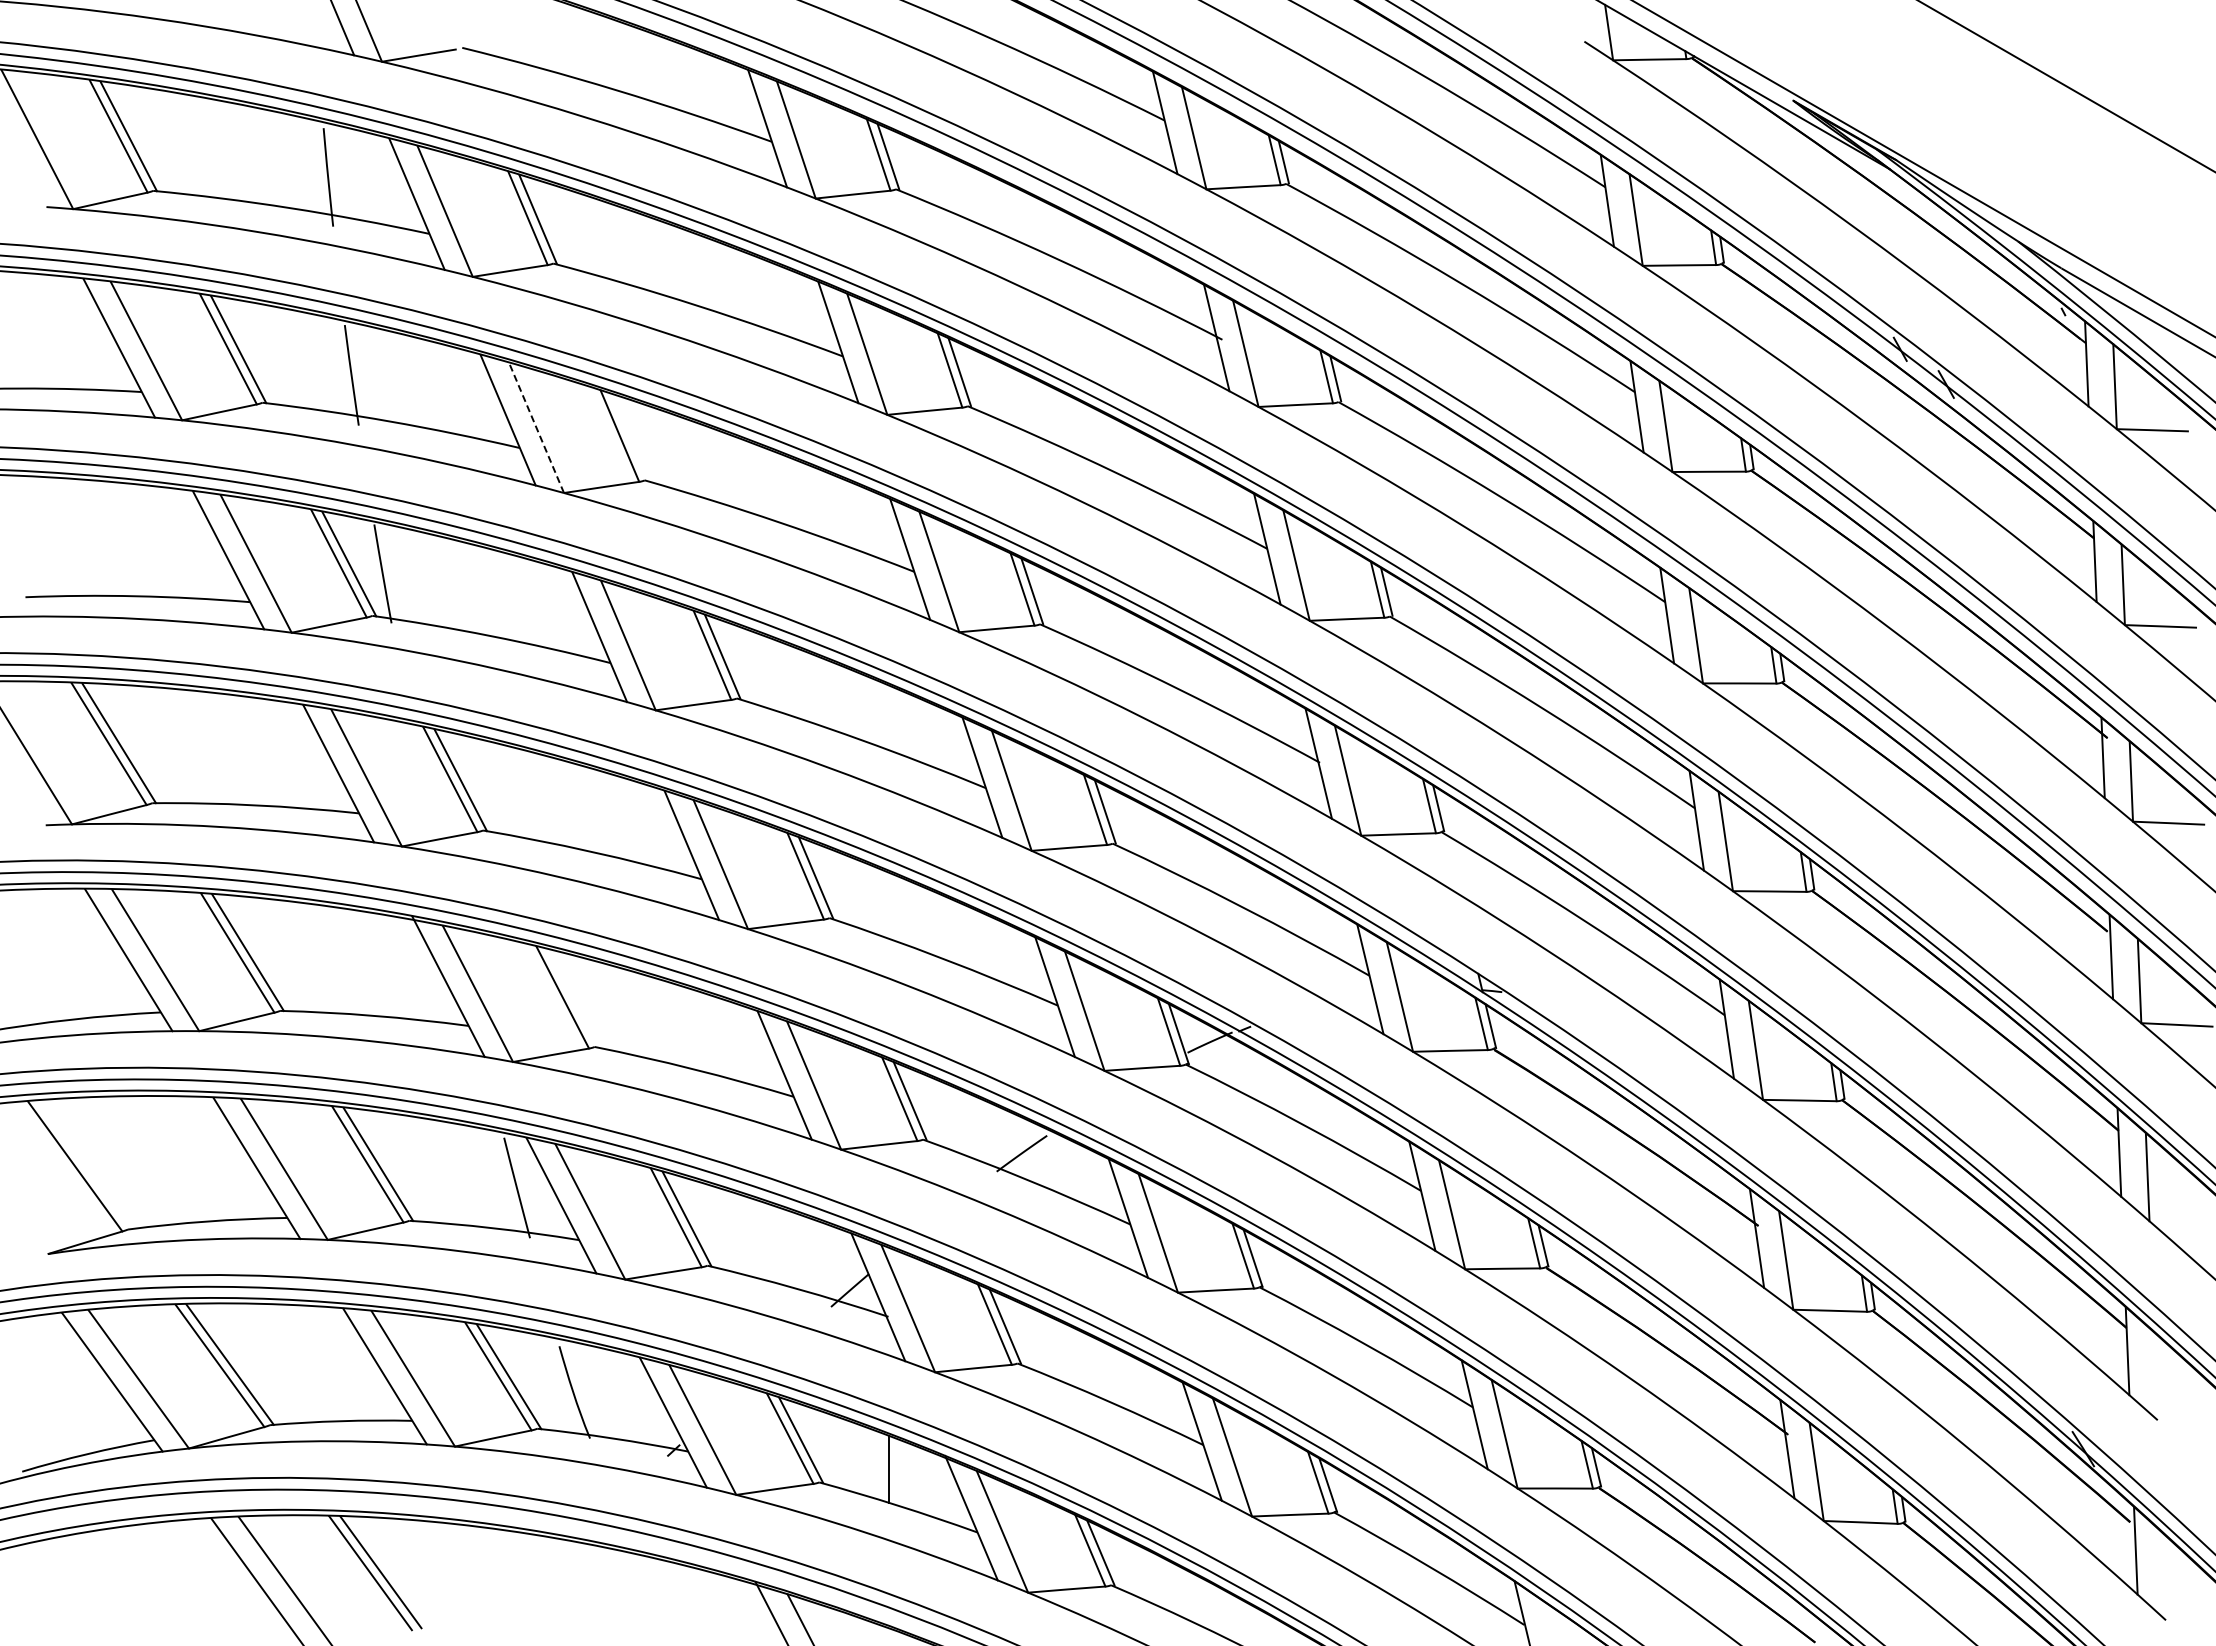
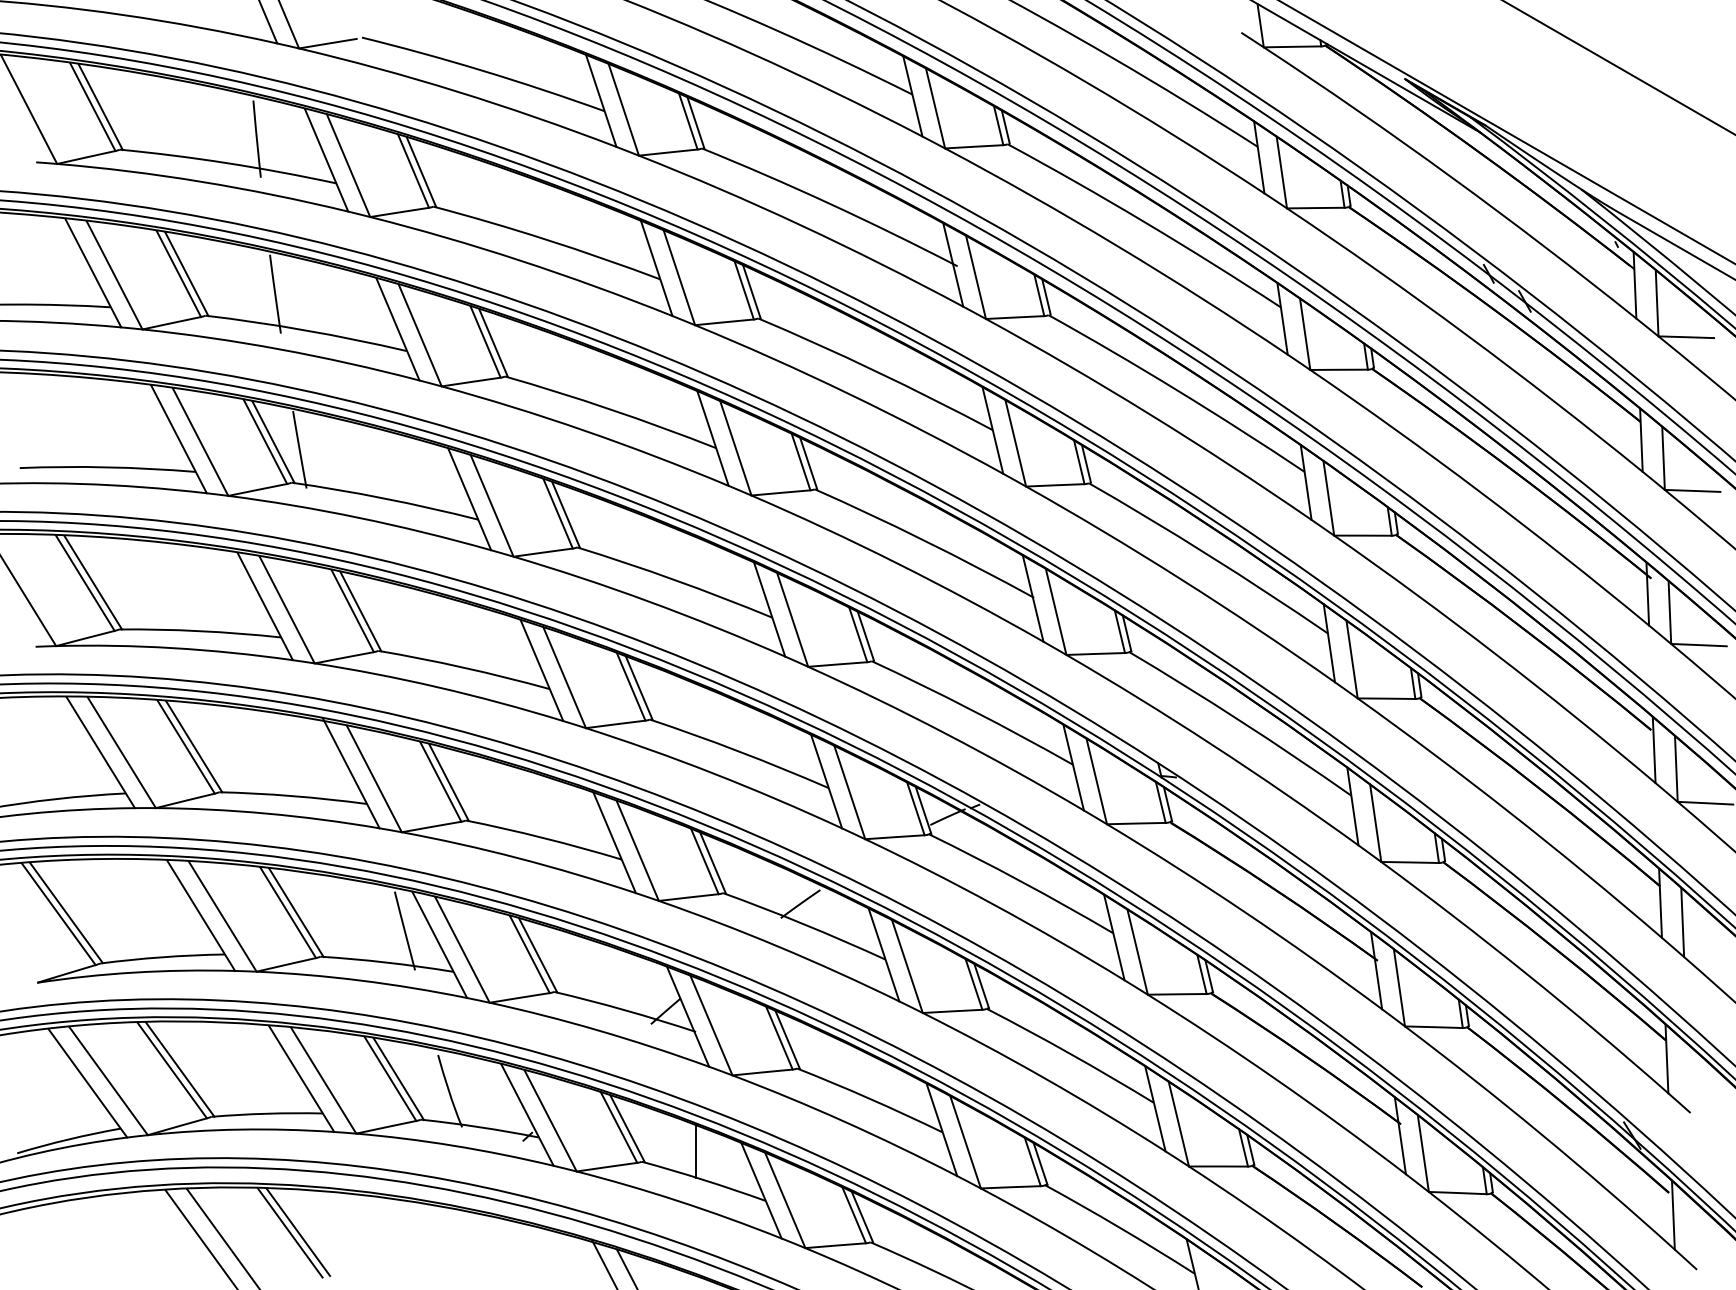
line: (536, 427) -> (420, 335), dashed -> solid
line: (629, 437) -> (493, 342), added
line: (573, 998) -> (449, 782), added
line: (84, 1164) -> (65, 912), added

